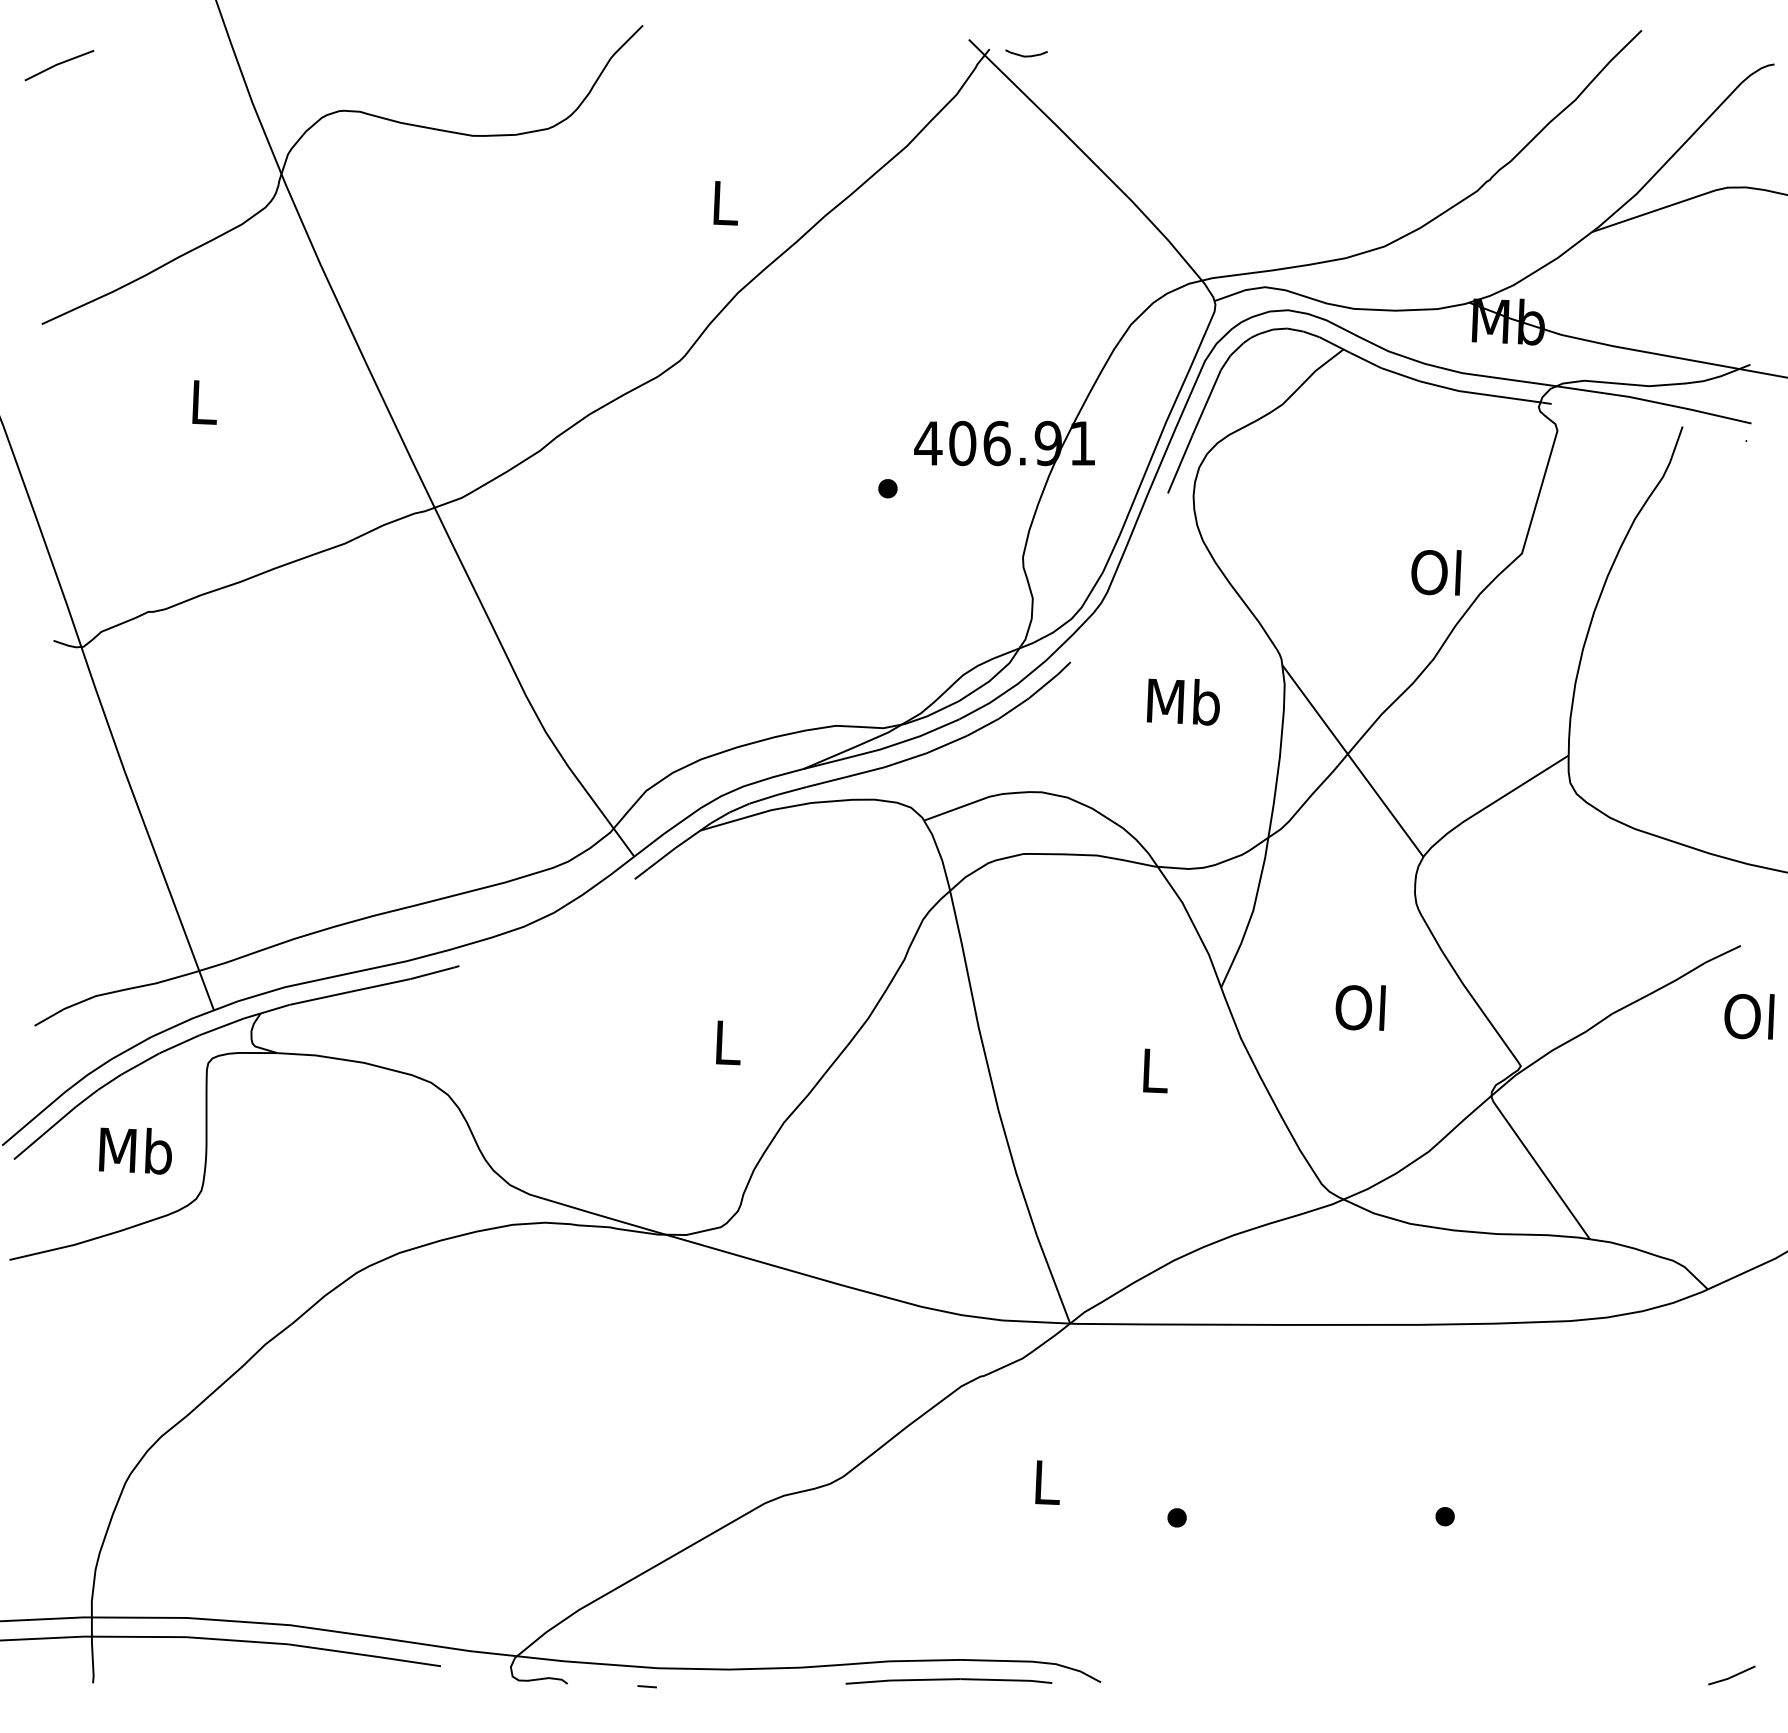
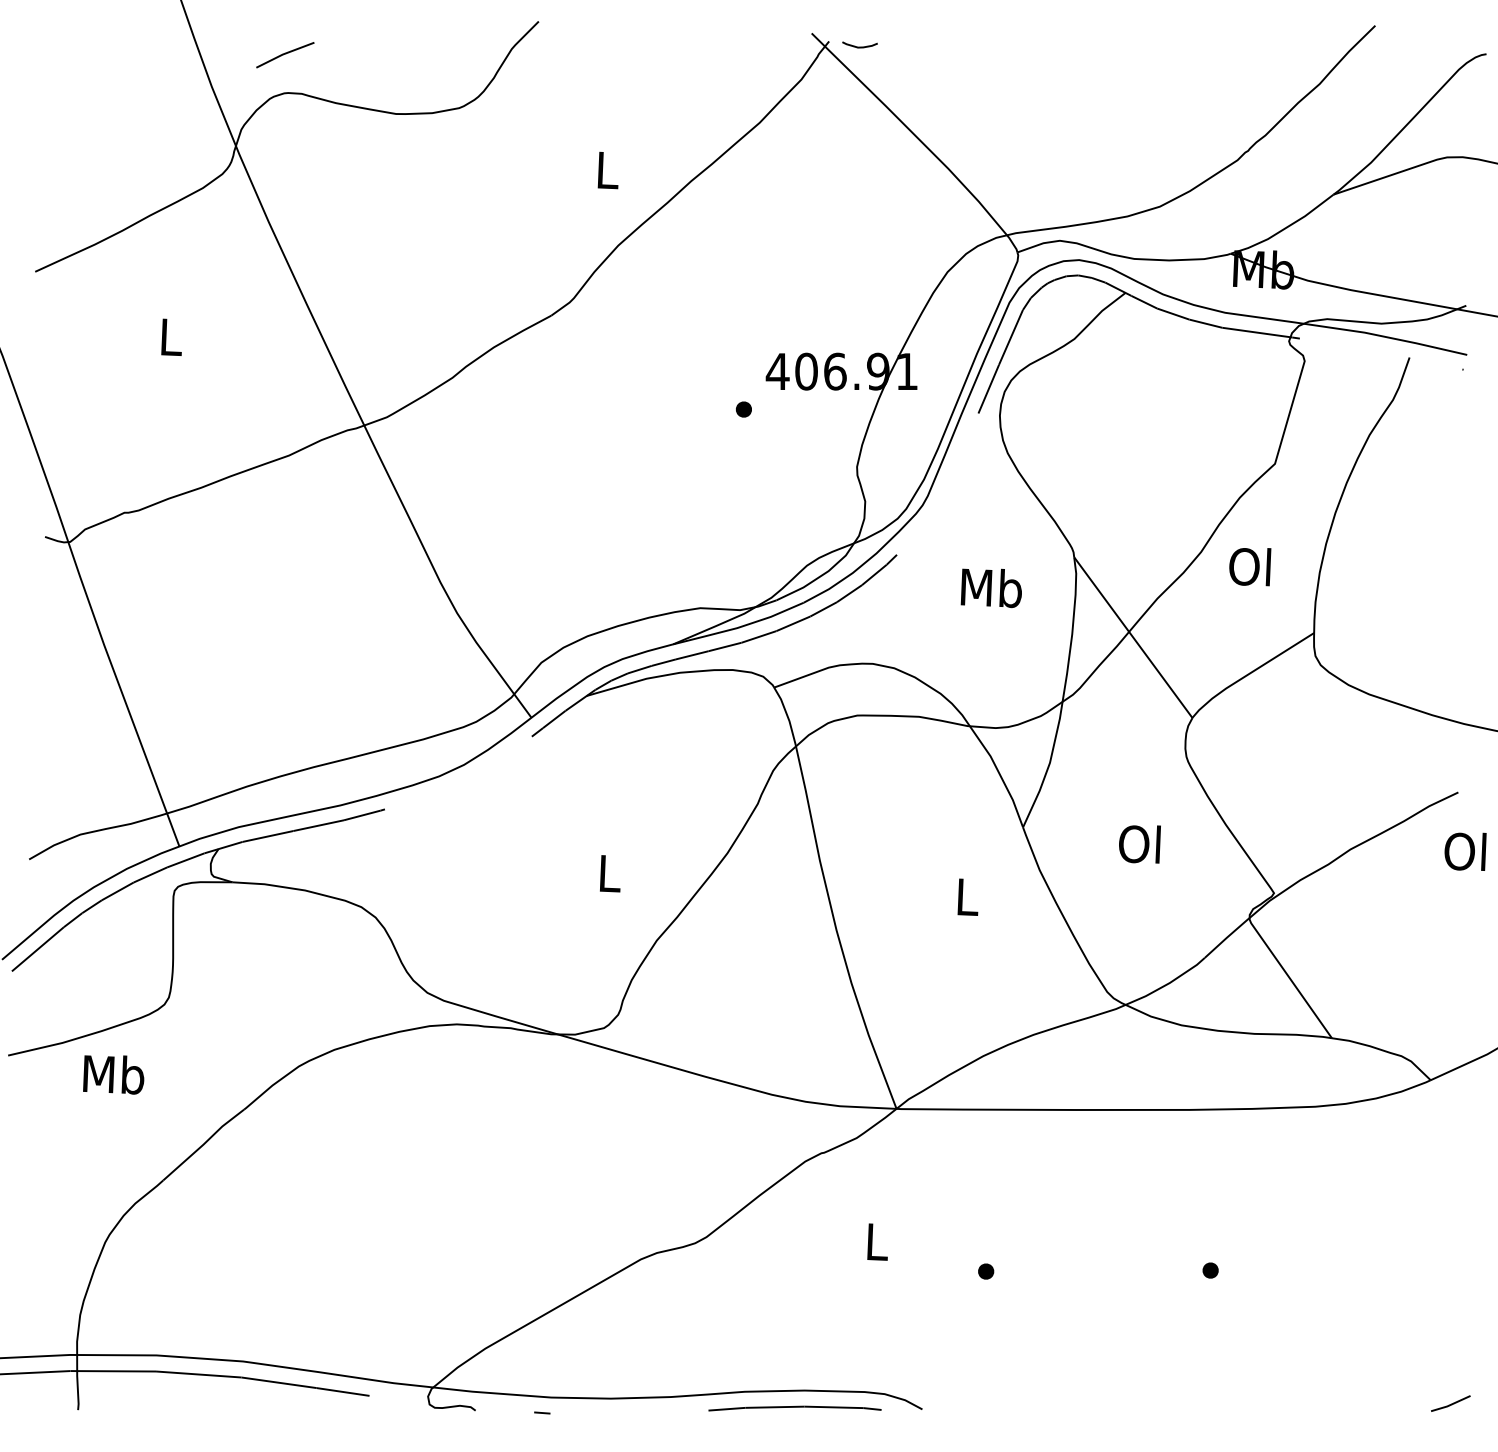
line: (59, 64) -> (285, 54), moved
text: (1436, 572) -> (1250, 566), moved
text: (135, 1150) -> (113, 1074), moved

